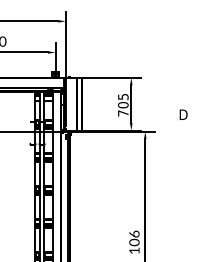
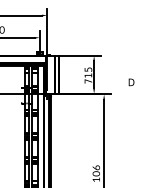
text: (123, 105) -> (88, 75), 705 -> 715

